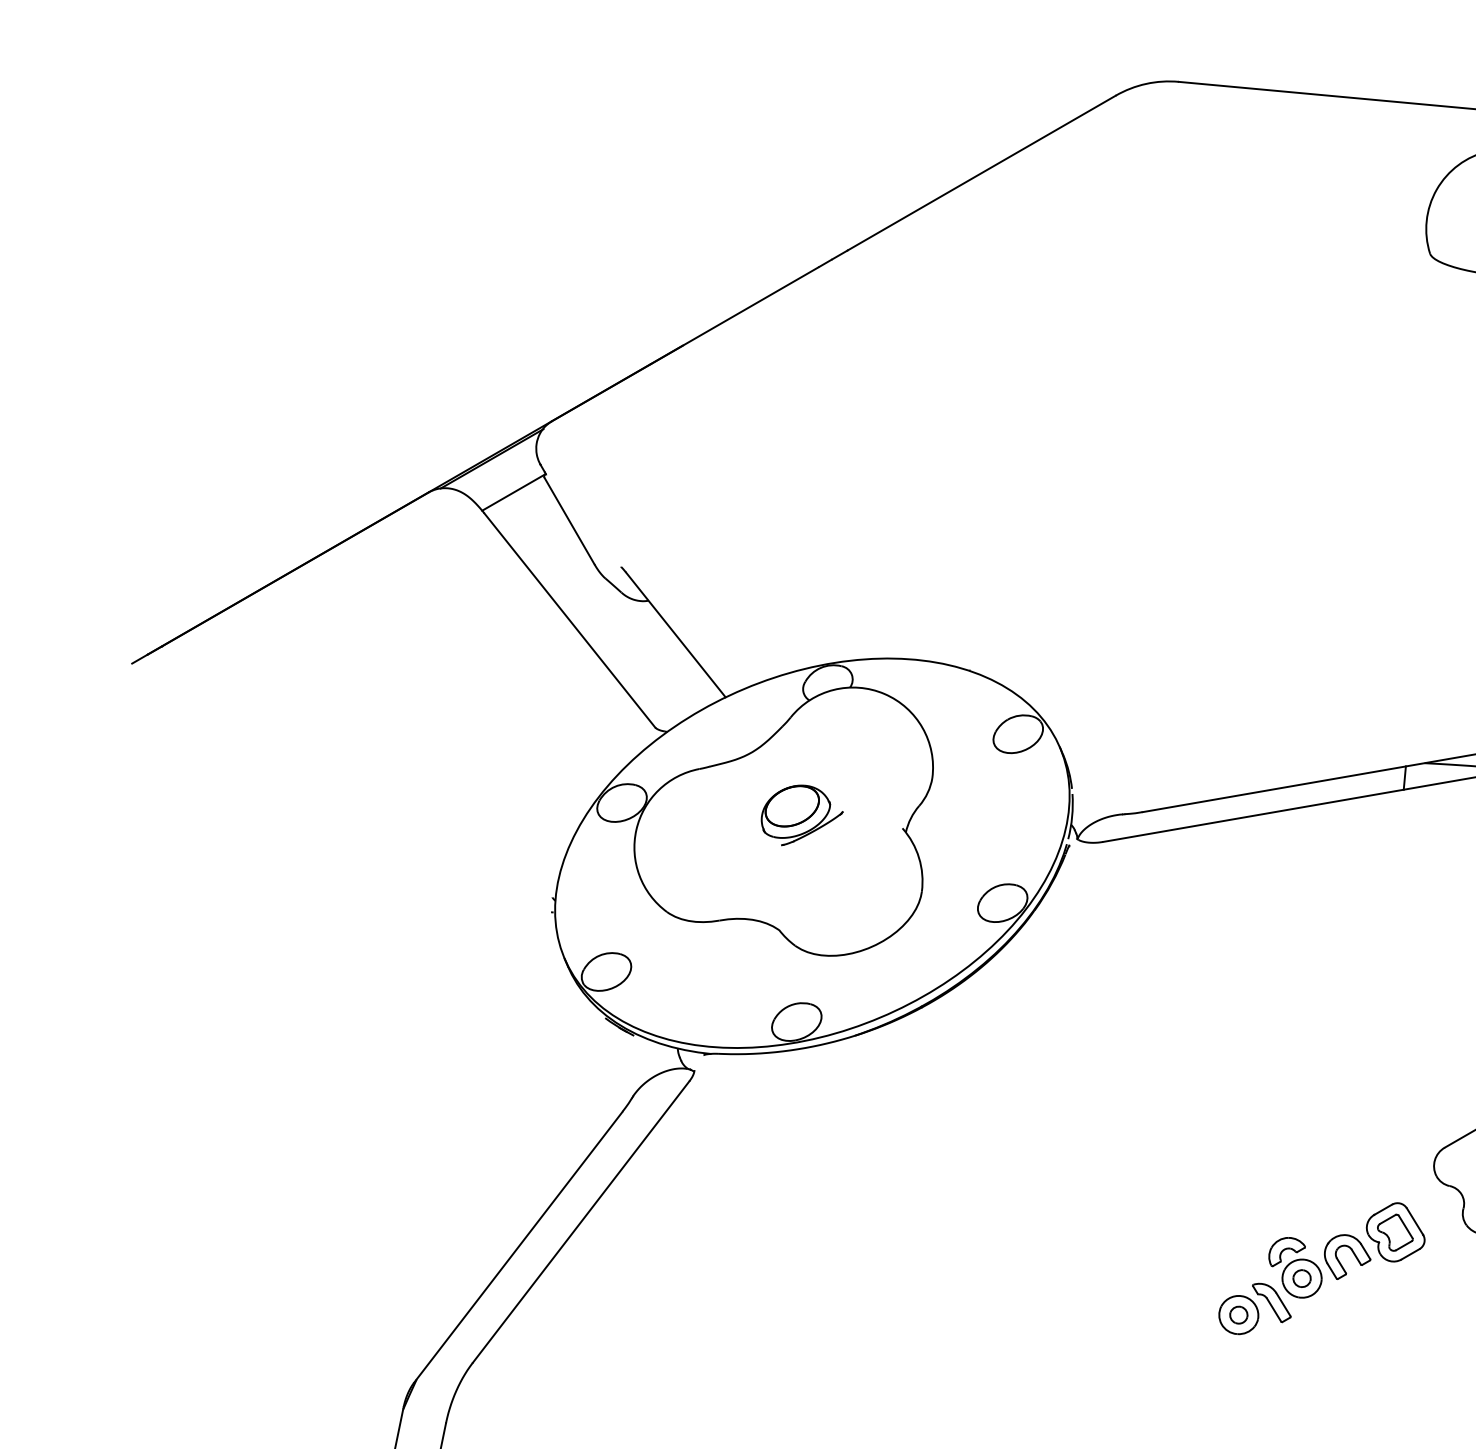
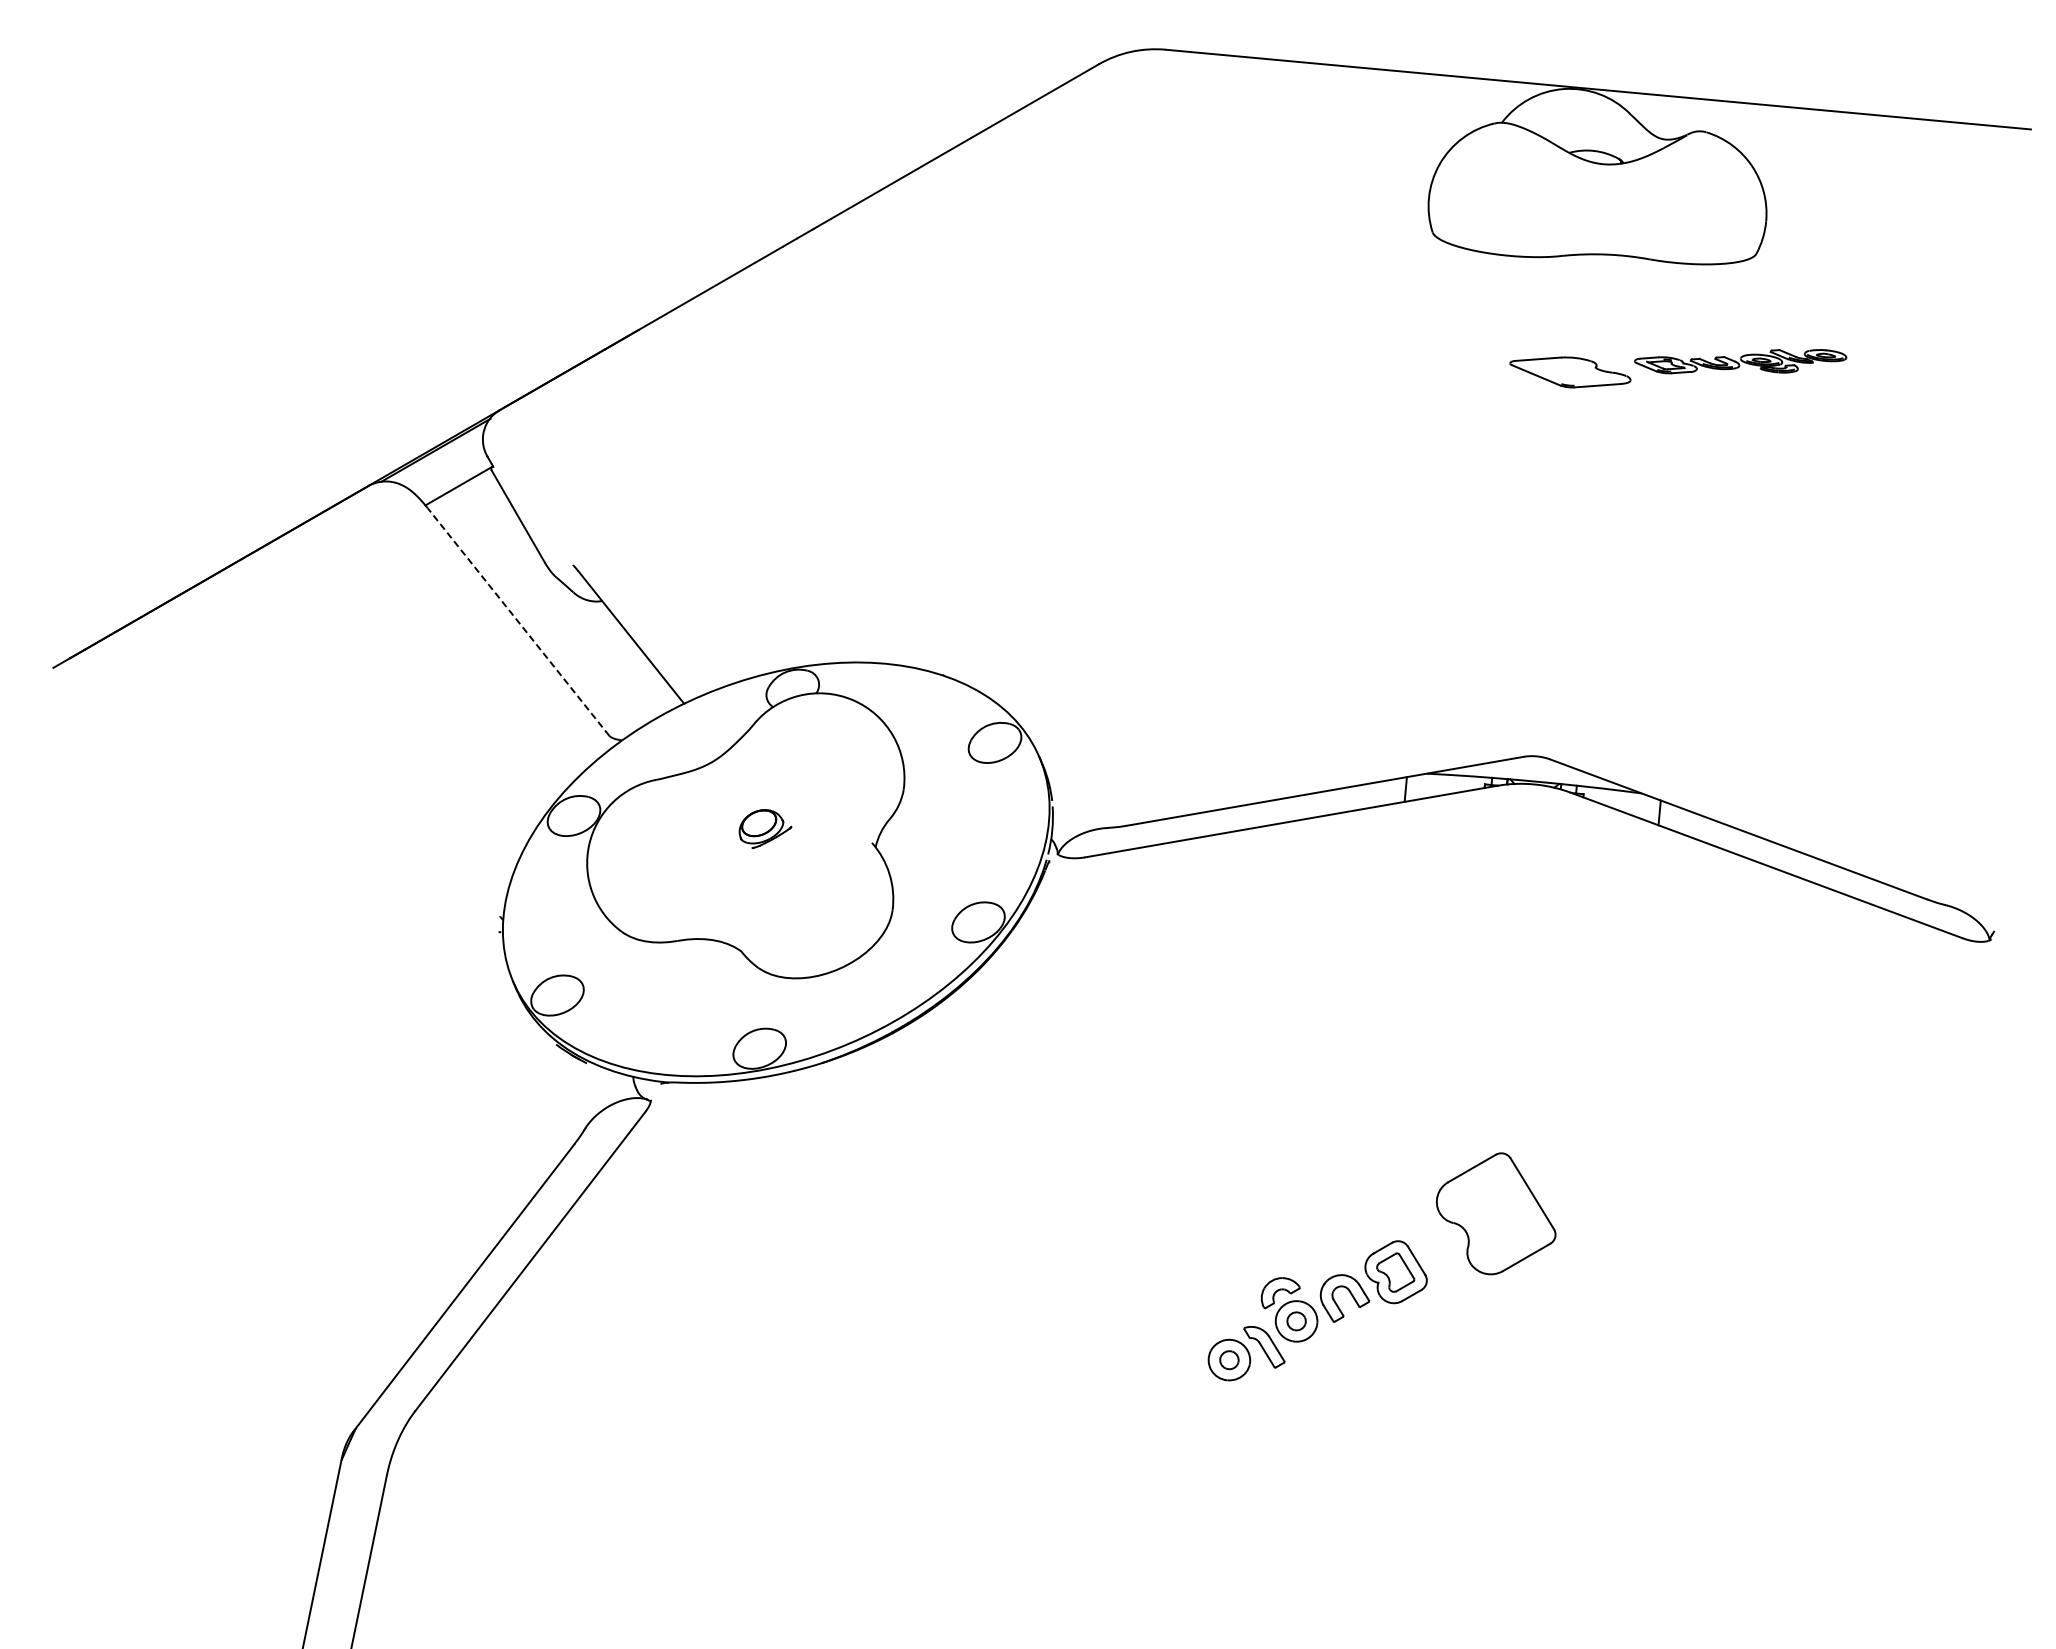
line: (569, 620) -> (518, 622), solid -> dashed
part: (802, 814) -> (765, 828), size x0.6

